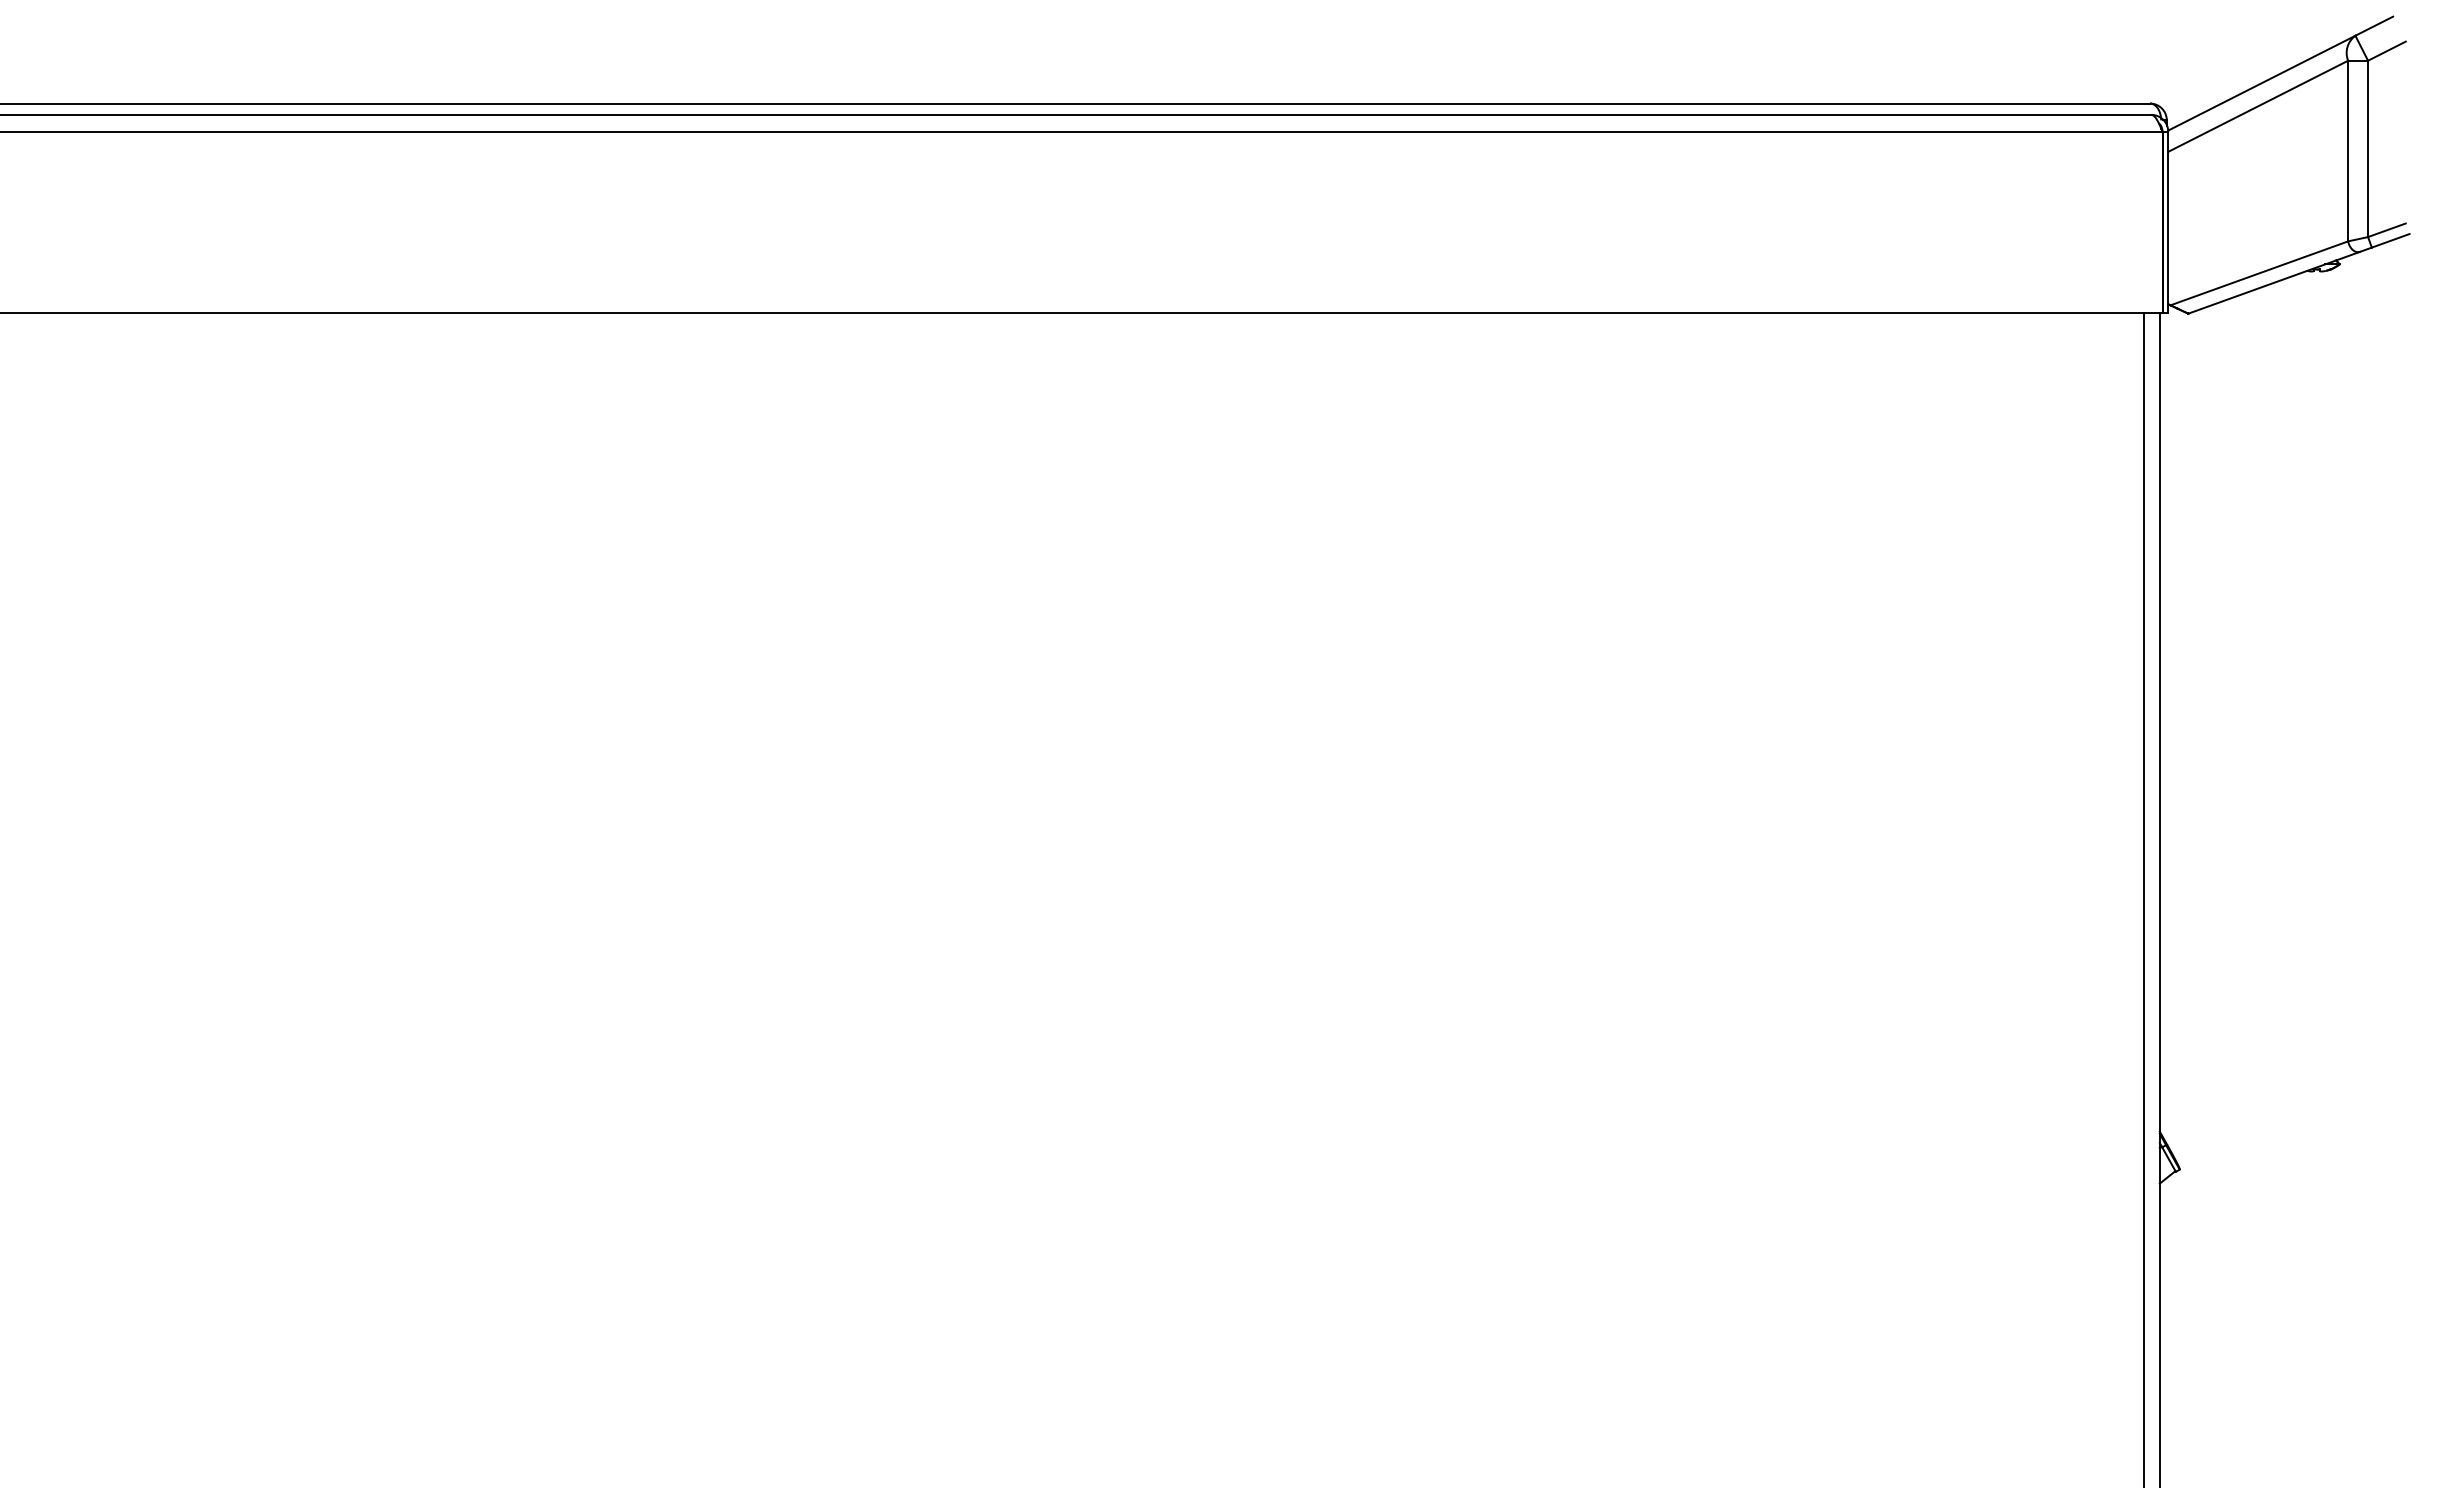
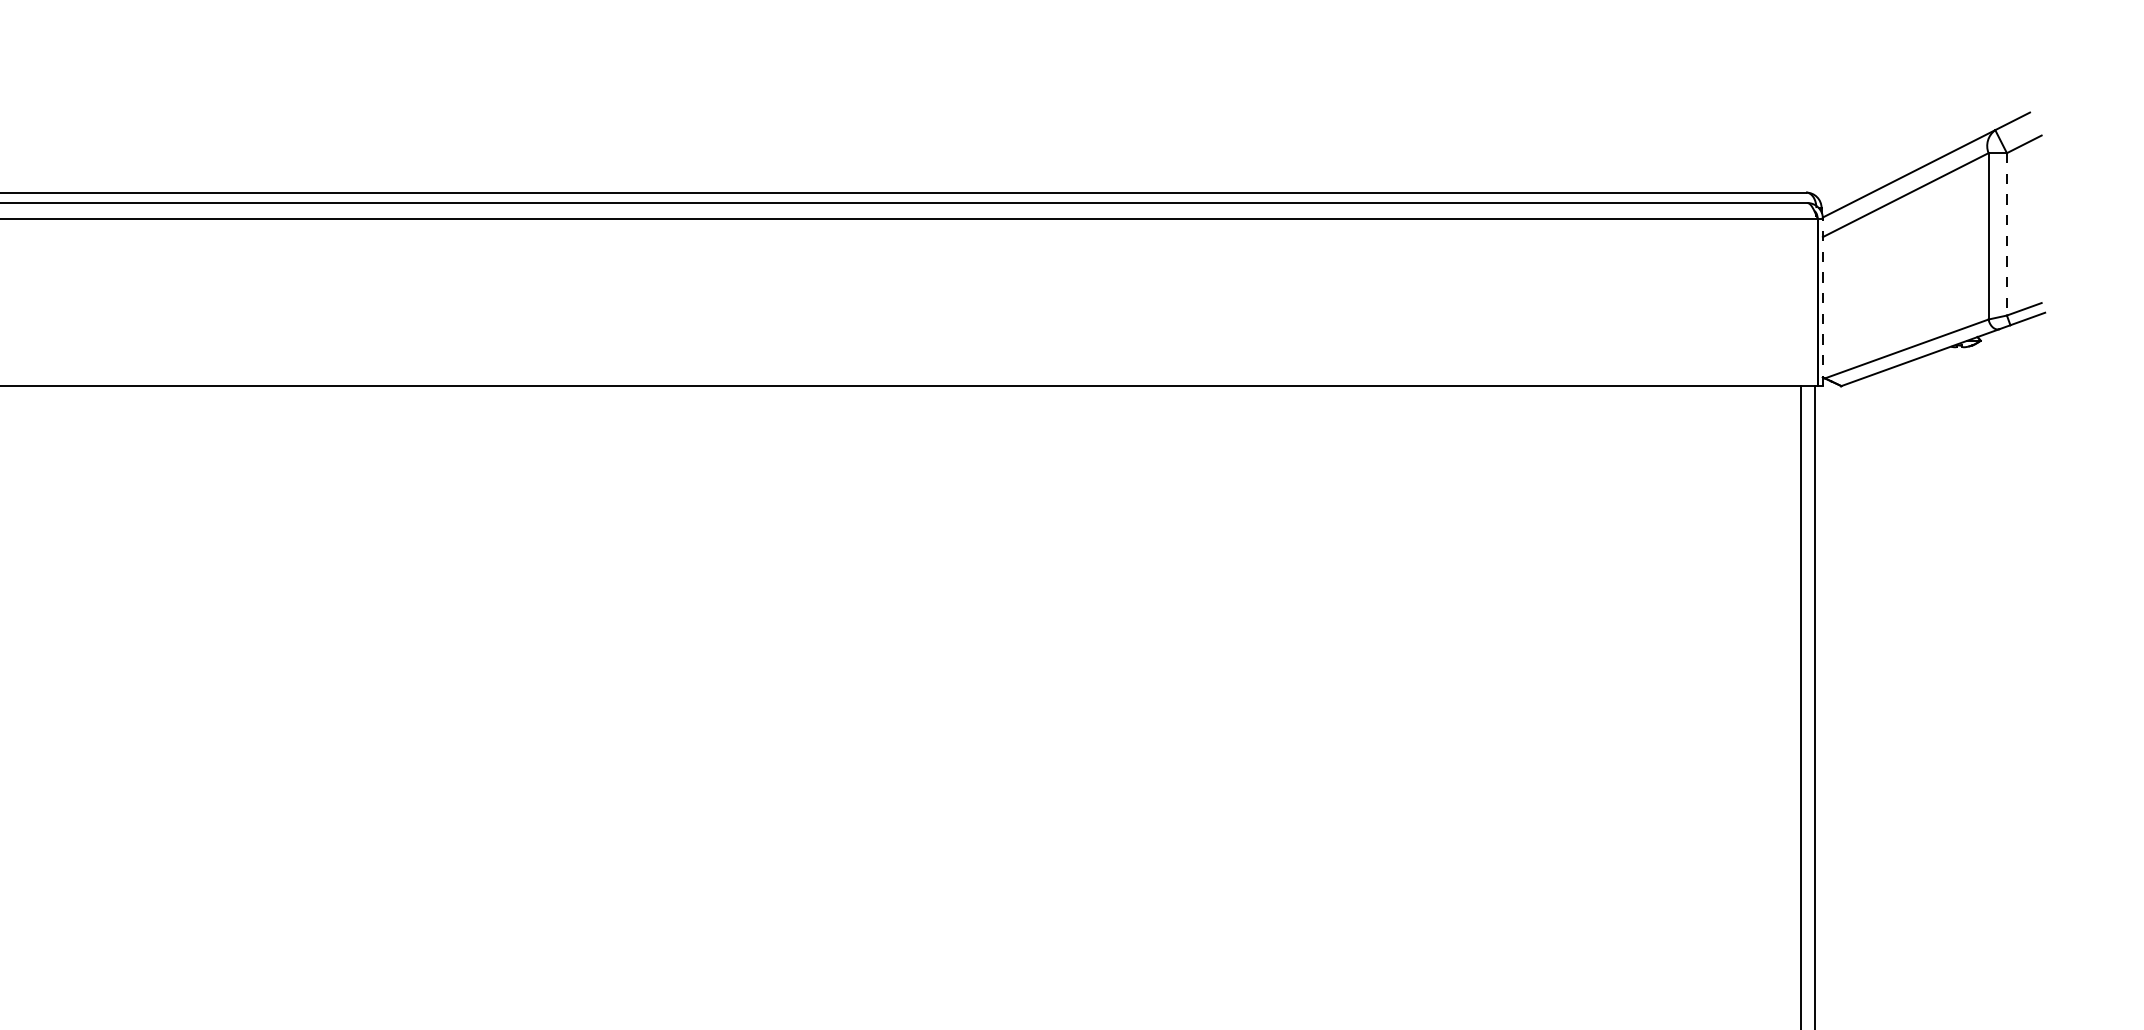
line: (2368, 149) -> (2007, 234), solid -> dashed
line: (2168, 222) -> (1823, 302), solid -> dashed

